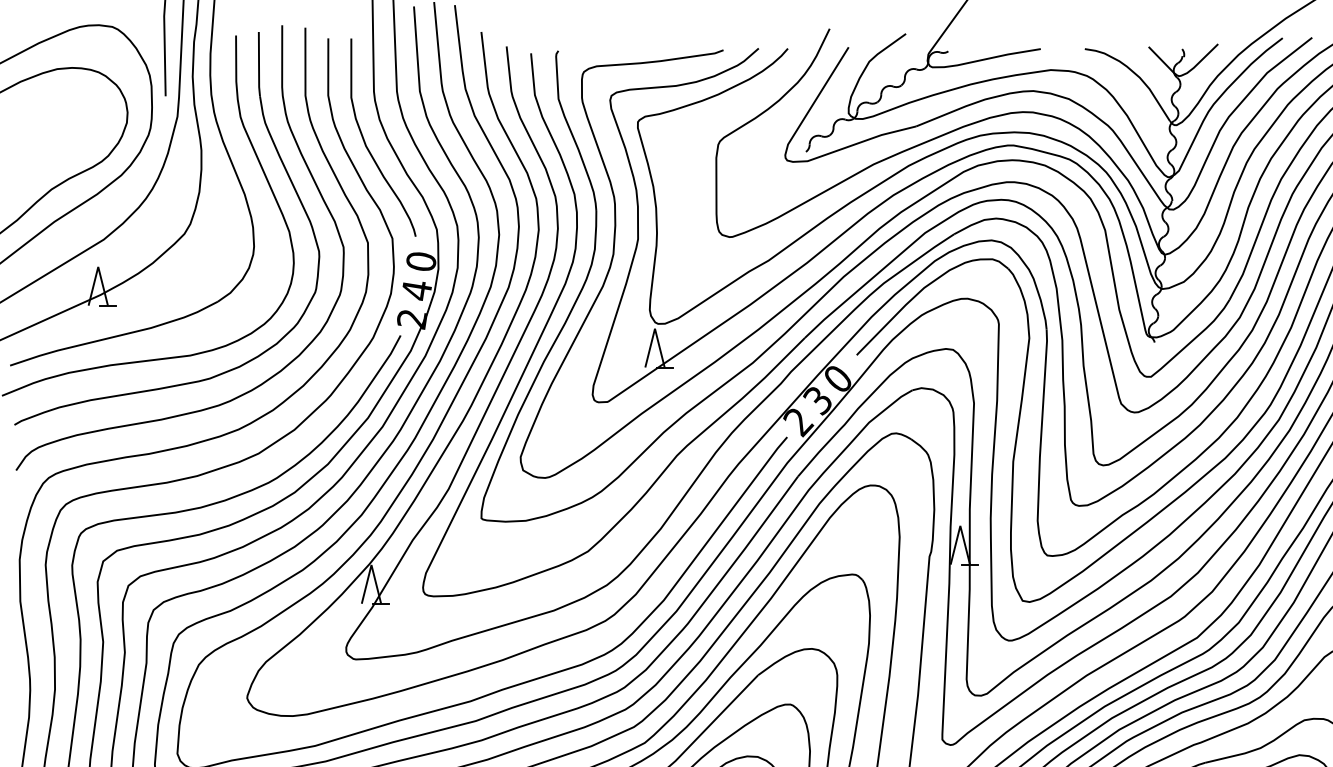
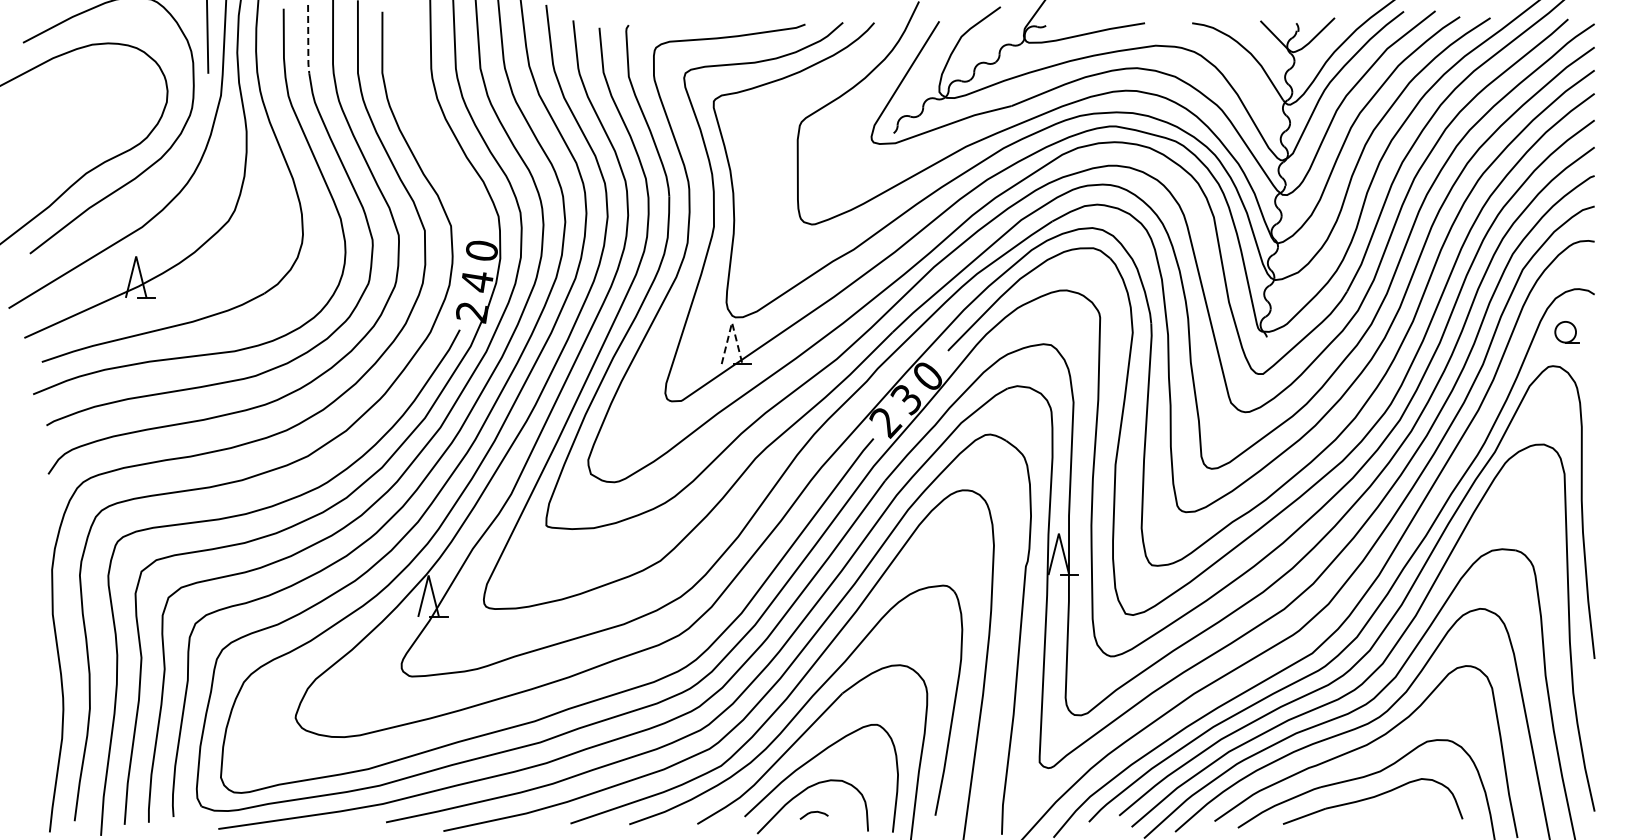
line: (259, 65) -> (308, 40), solid -> dashed
curve: (367, 146) -> (424, 127), removed
line: (655, 328) -> (732, 322), solid -> dashed

